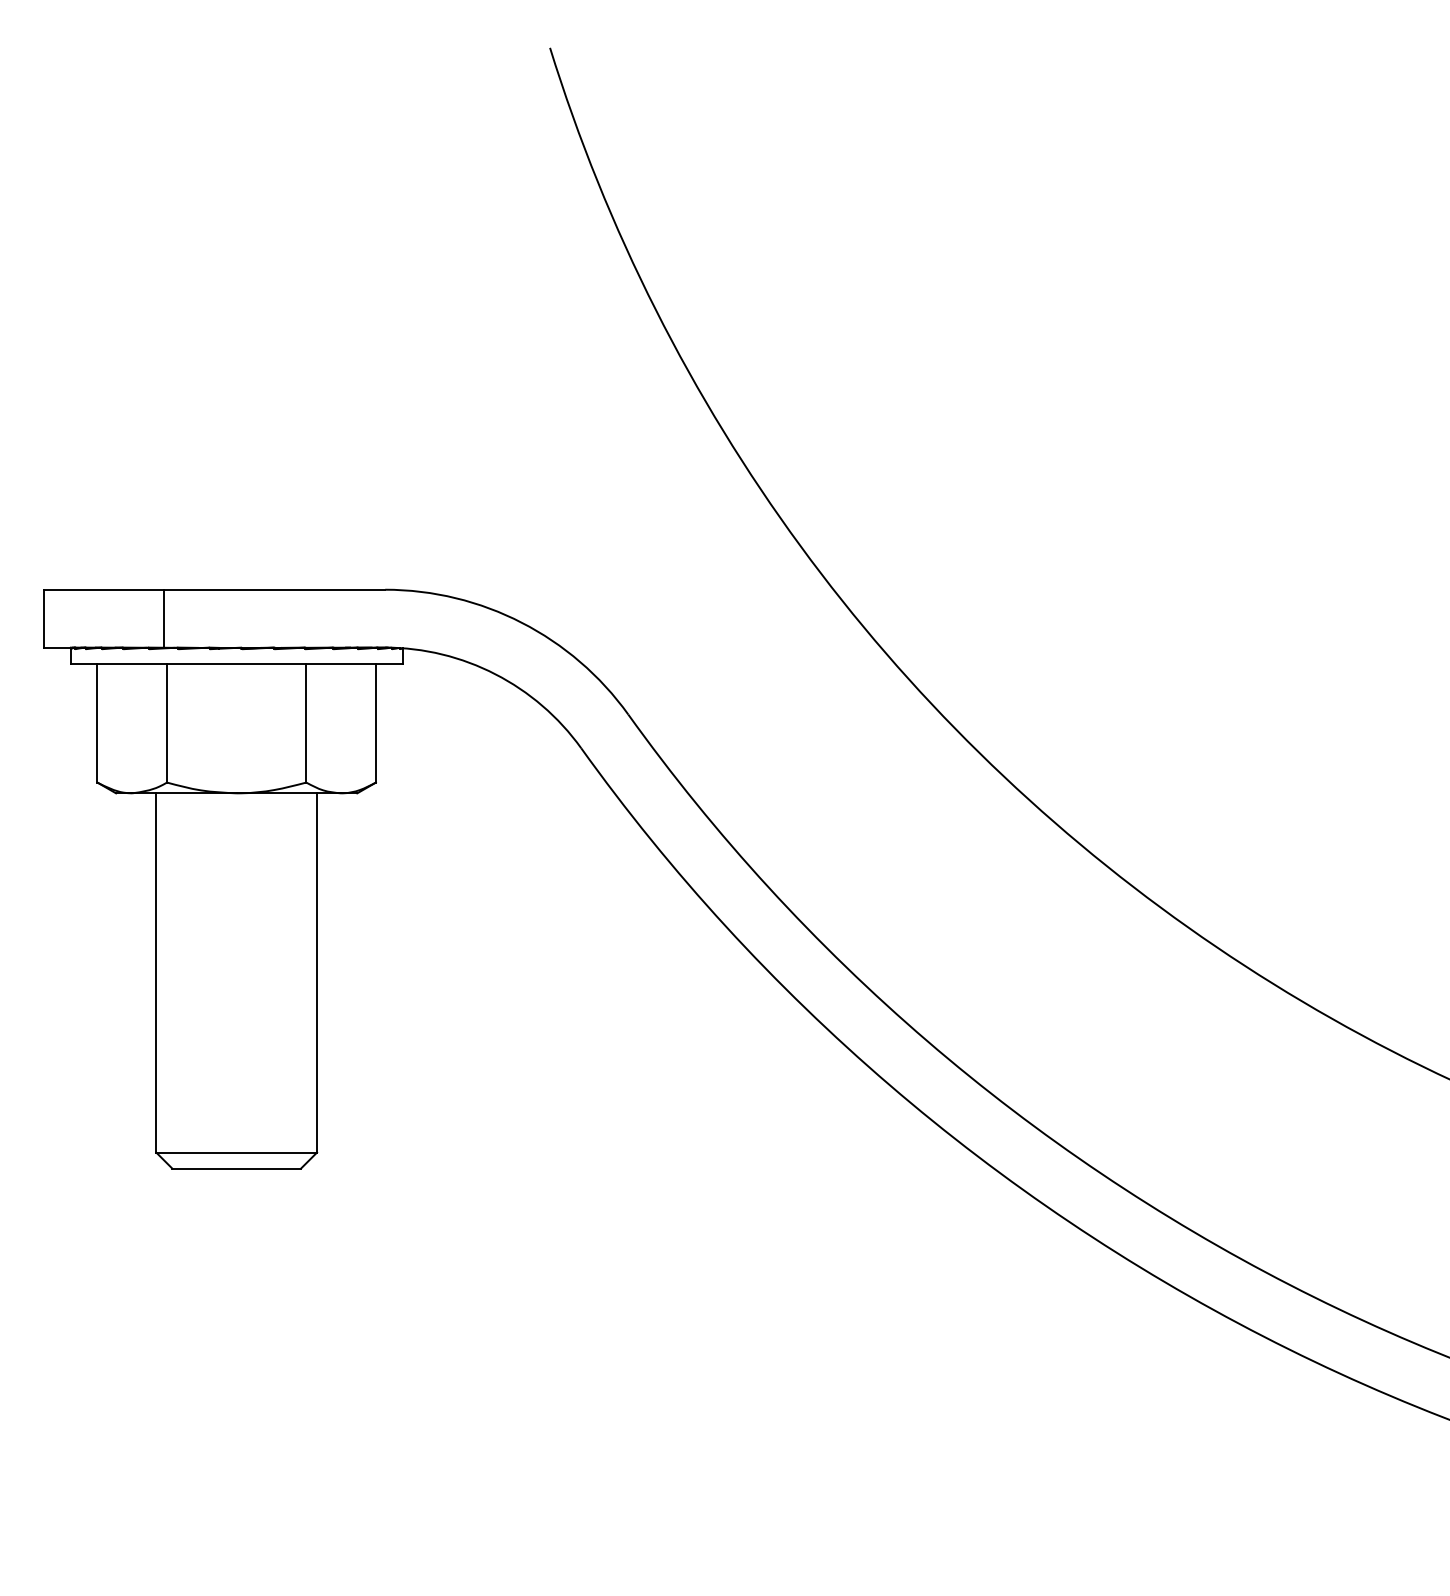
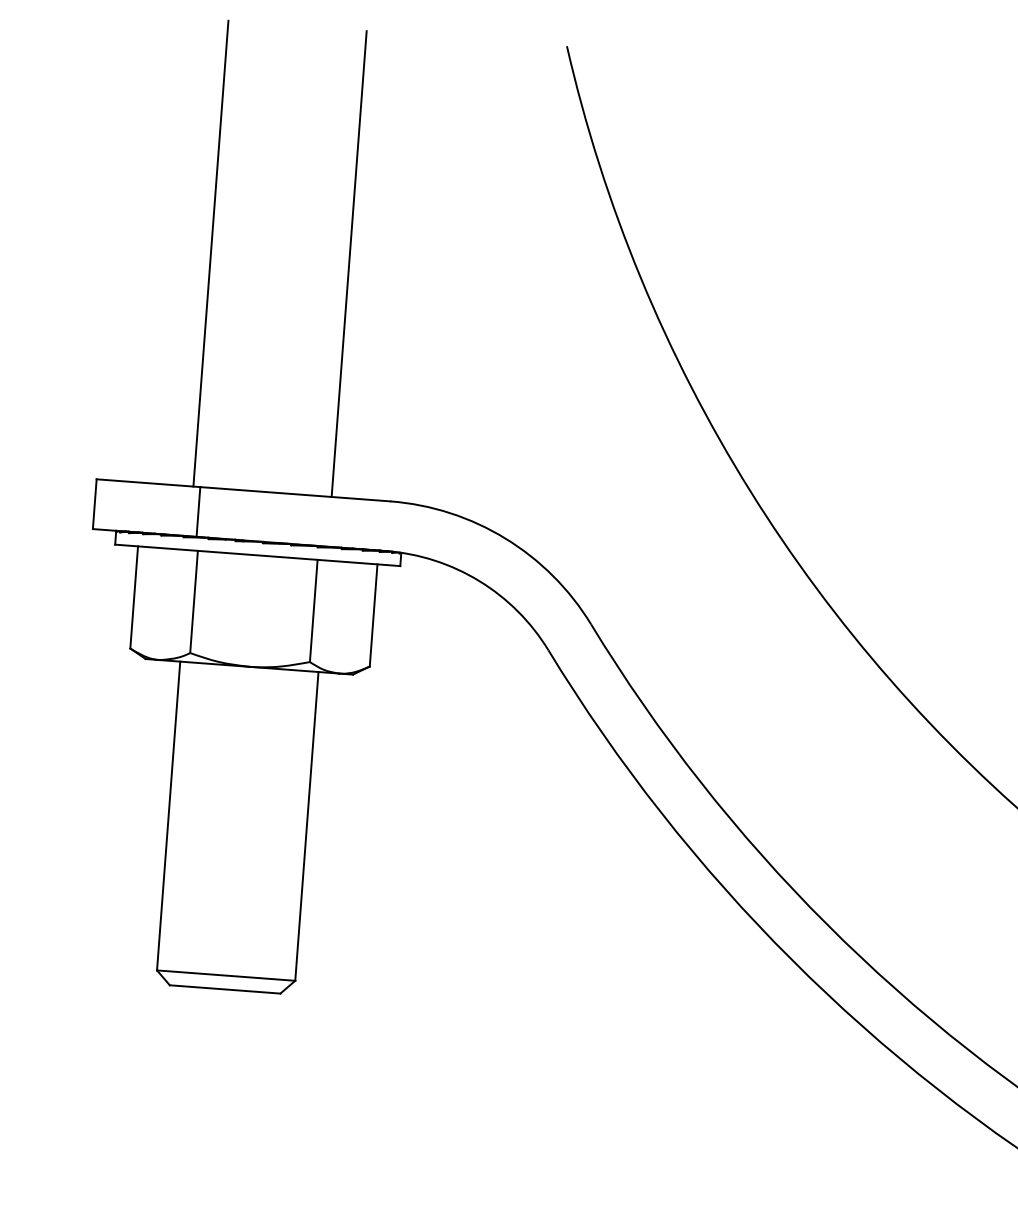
line: (156, 318) -> (211, 253), added
line: (317, 318) -> (349, 263), added

